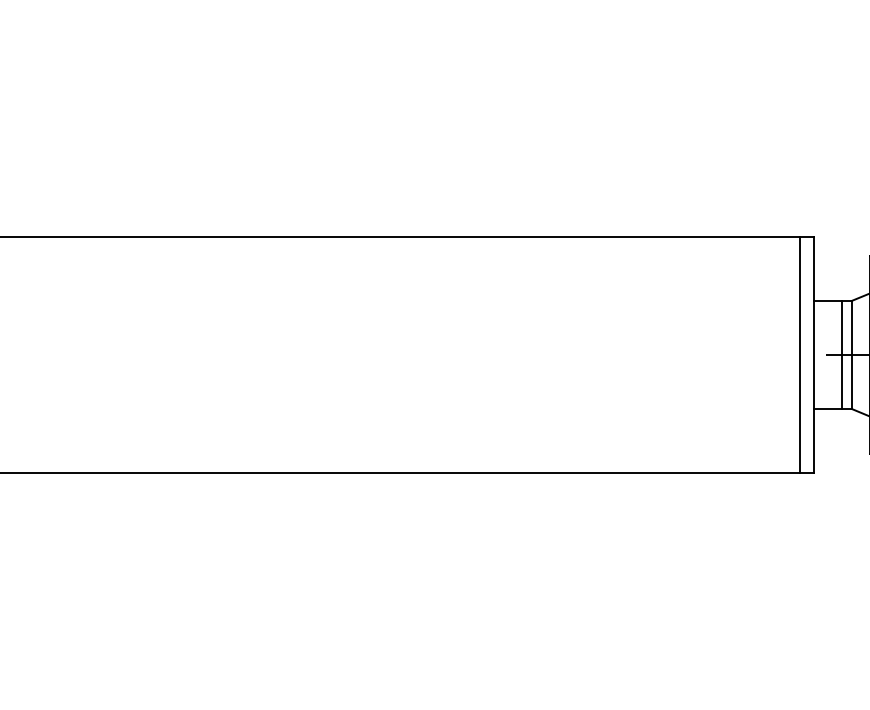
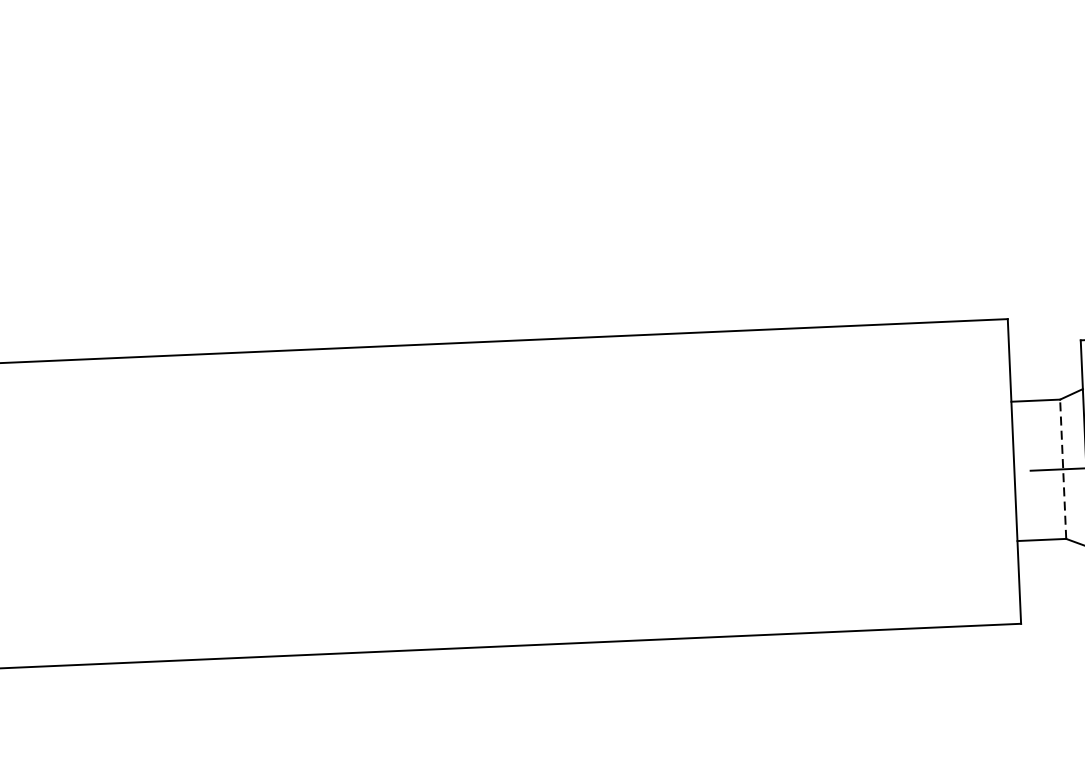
line: (799, 354) -> (995, 471), removed
line: (842, 354) -> (1051, 469), removed
line: (851, 354) -> (1062, 468), solid -> dashed

